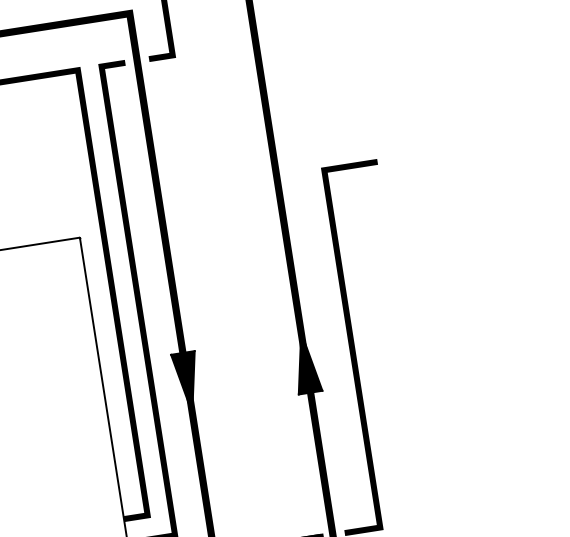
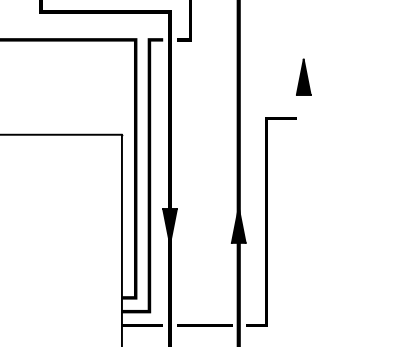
part: (377, 88) -> (303, 76), added

